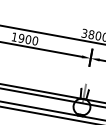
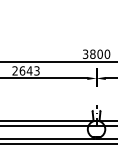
text: (24, 38) -> (25, 70), 1900 -> 2643

